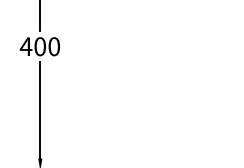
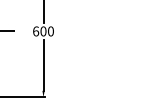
text: (25, 46) -> (35, 31), 400 -> 600

